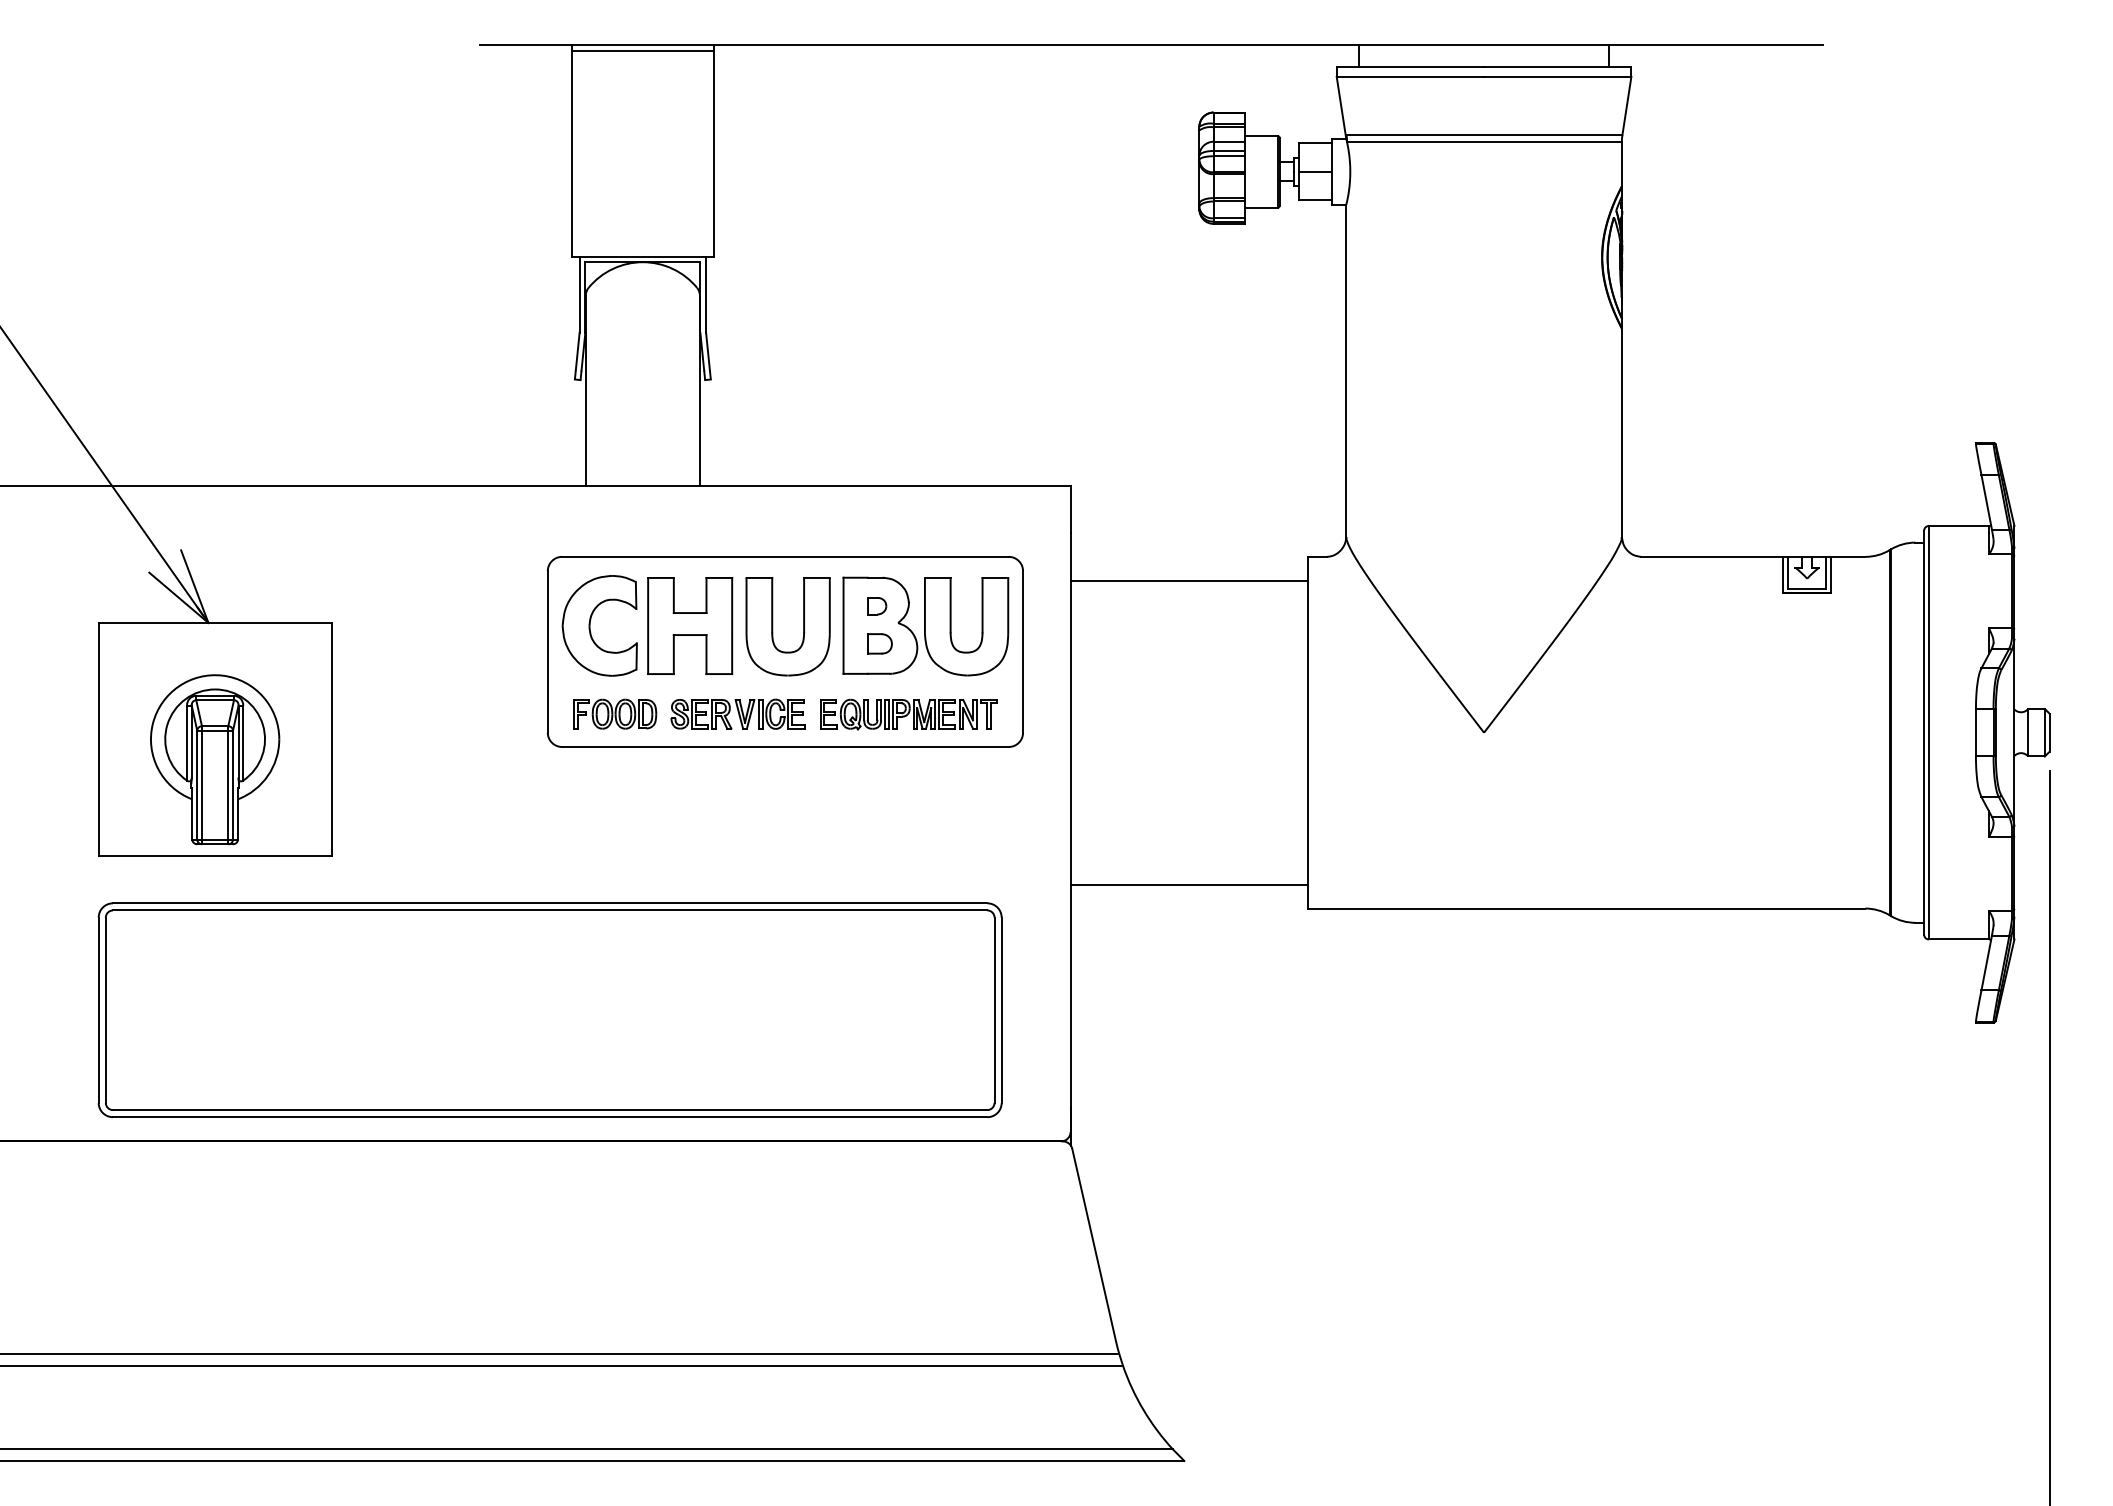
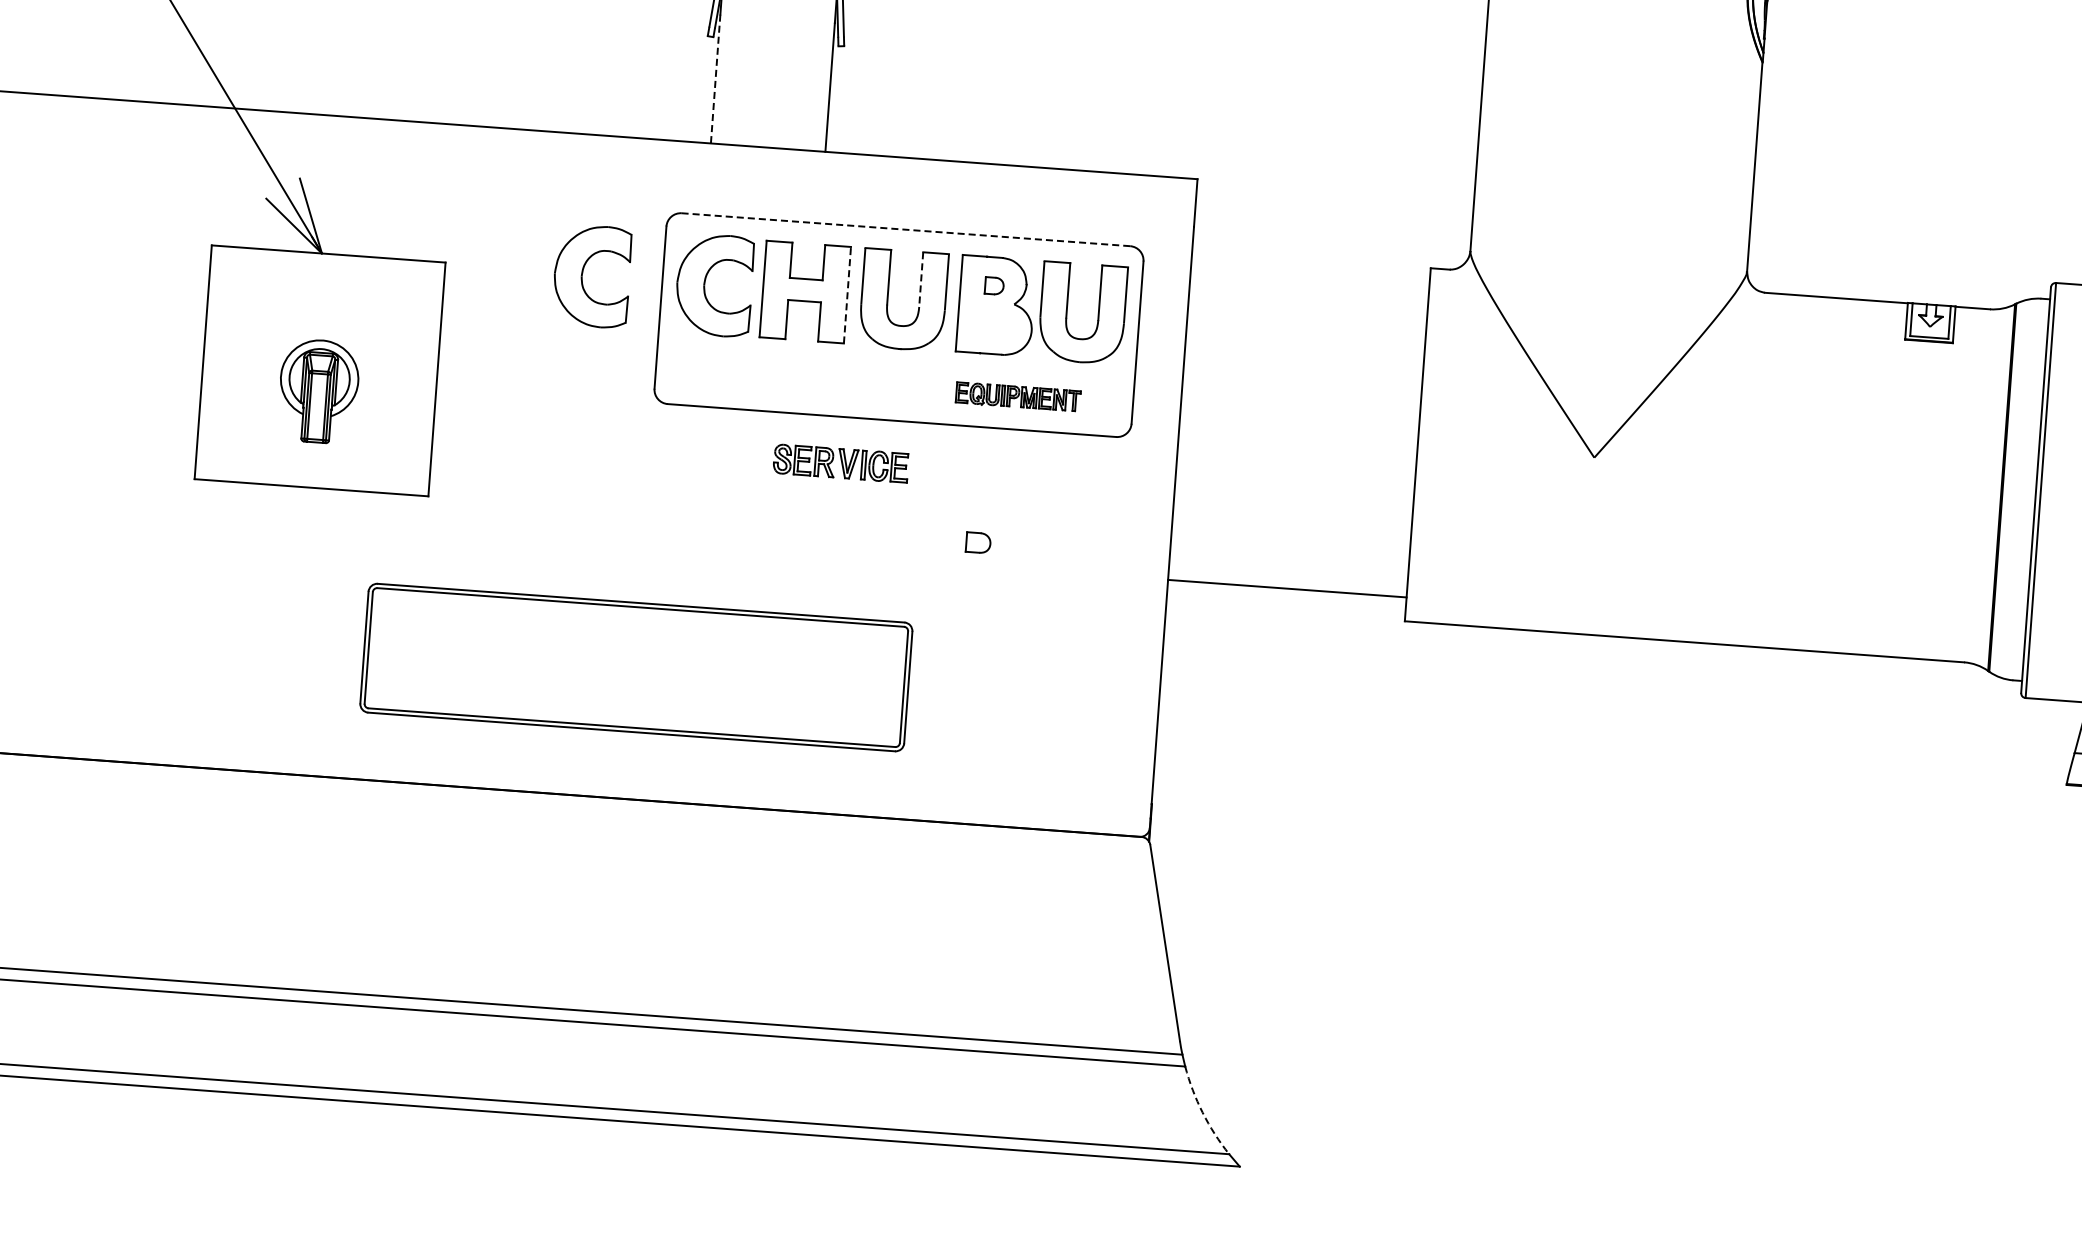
line: (585, 421) -> (715, 79), solid -> dashed
line: (784, 556) -> (905, 229), solid -> dashed
line: (1189, 580) -> (1309, 283), removed
line: (804, 605) -> (921, 279), solid -> dashed
part: (468, 625) -> (582, 275), added
line: (732, 625) -> (847, 294), solid -> dashed
part: (879, 643) -> (977, 542), moved
part: (615, 713) -> (723, 374), removed
part: (737, 713) -> (840, 462), moved
part: (908, 714) -> (1017, 397), size x0.7
part: (215, 759) -> (318, 391), size x0.6
part: (549, 1010) -> (635, 667), size x0.6
arc: (1143, 1410) -> (1202, 1112), solid -> dashed

